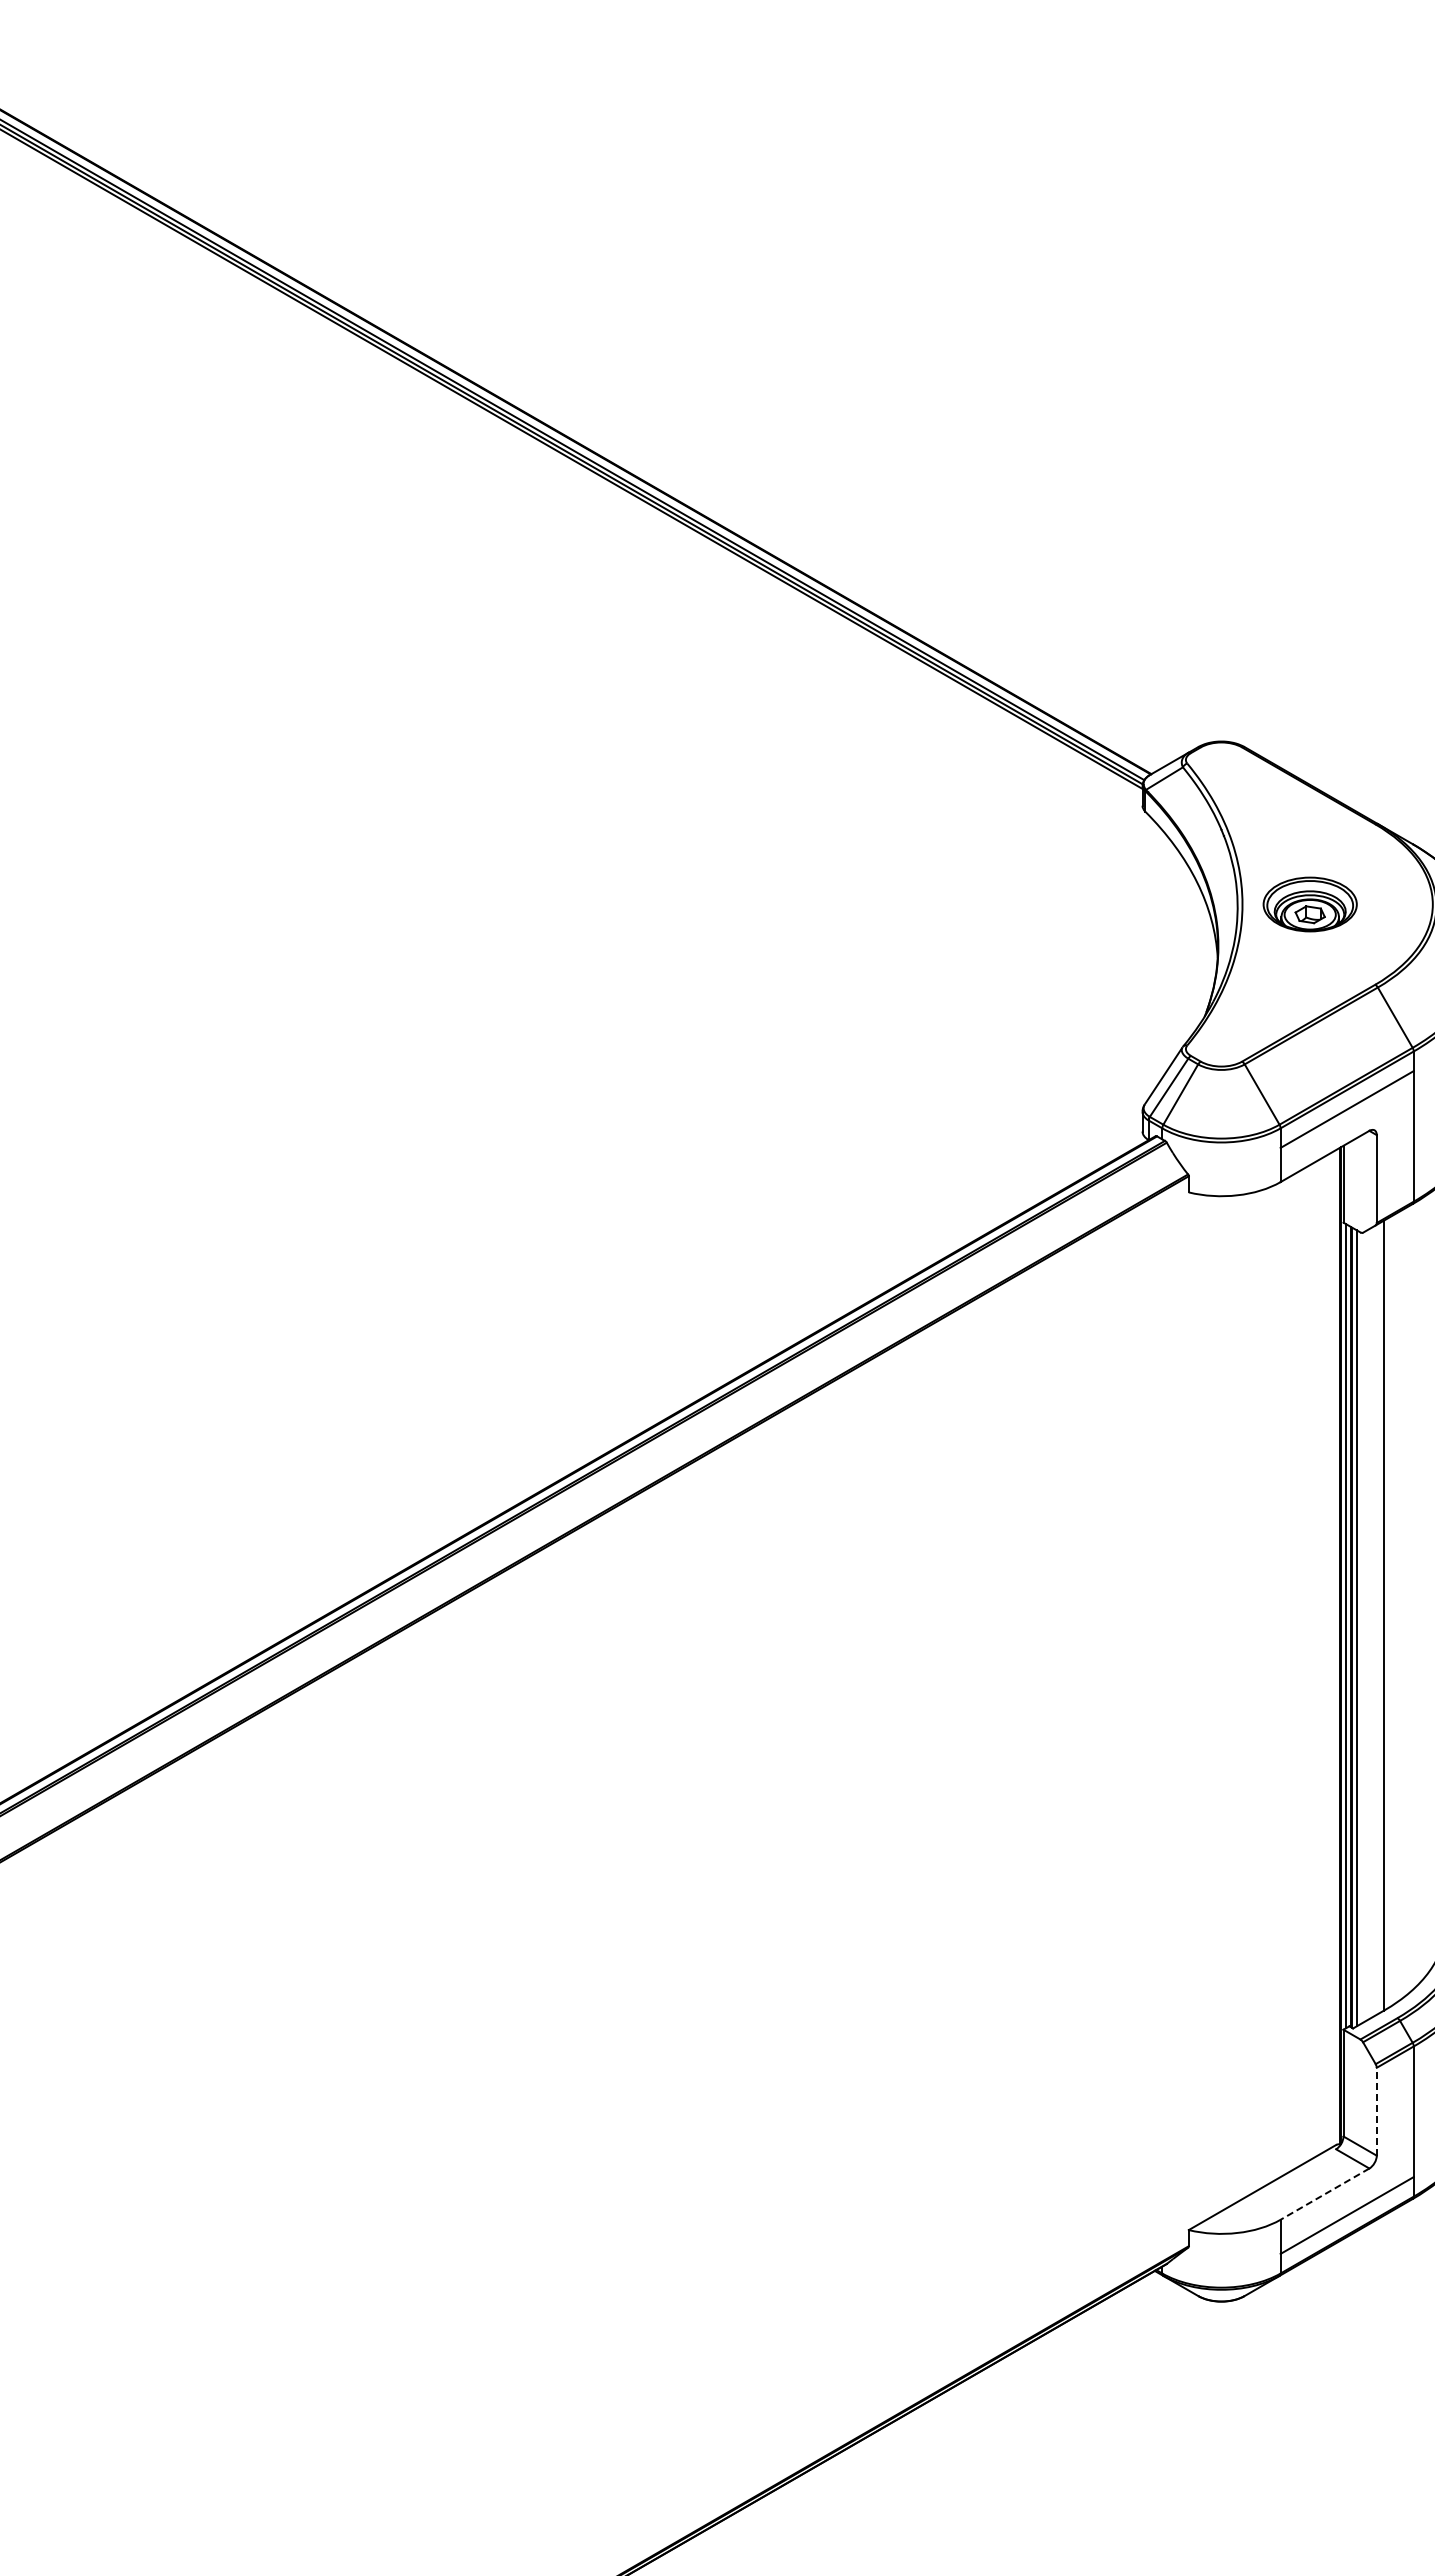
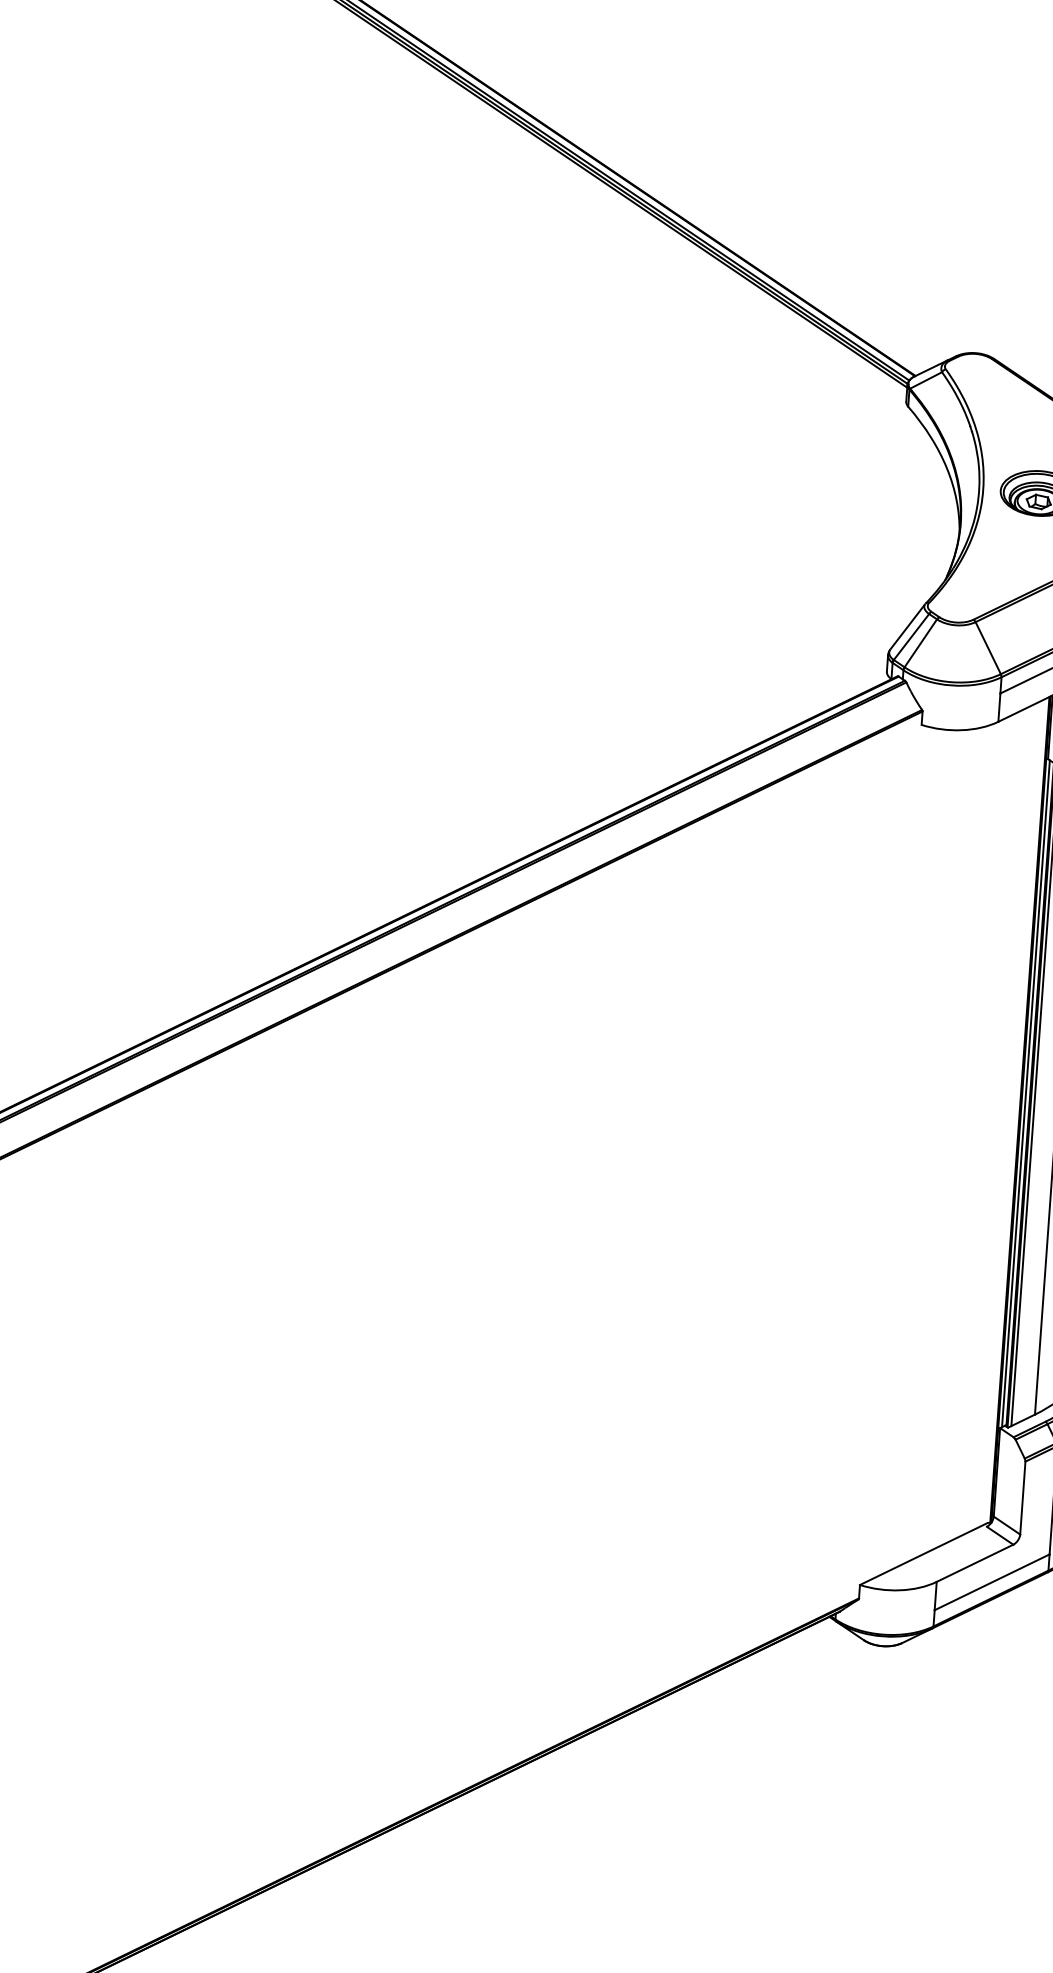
line: (1376, 2111) -> (1022, 1497), dashed -> solid
line: (1324, 2194) -> (974, 1563), dashed -> solid

